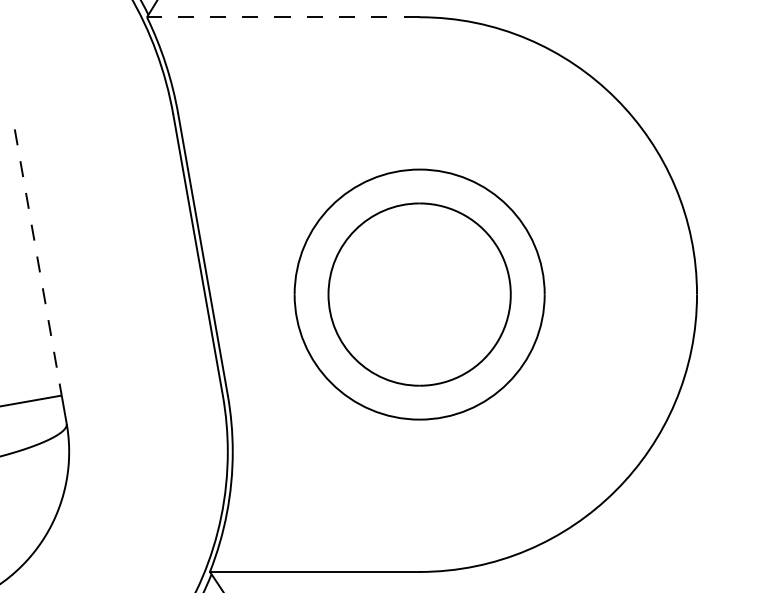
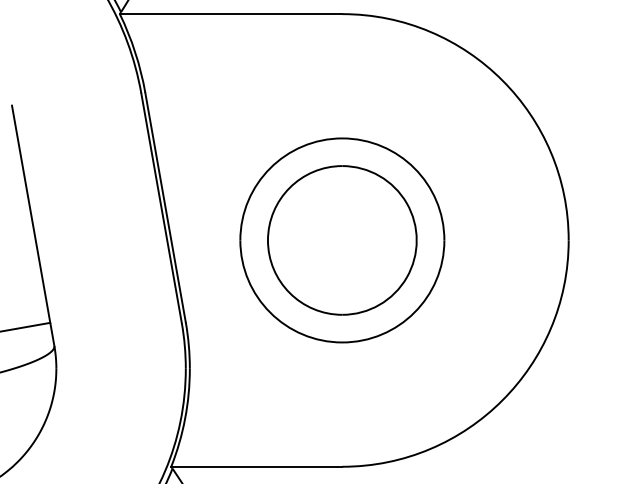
line: (282, 17) -> (230, 14), dashed -> solid
line: (38, 262) -> (31, 214), dashed -> solid

